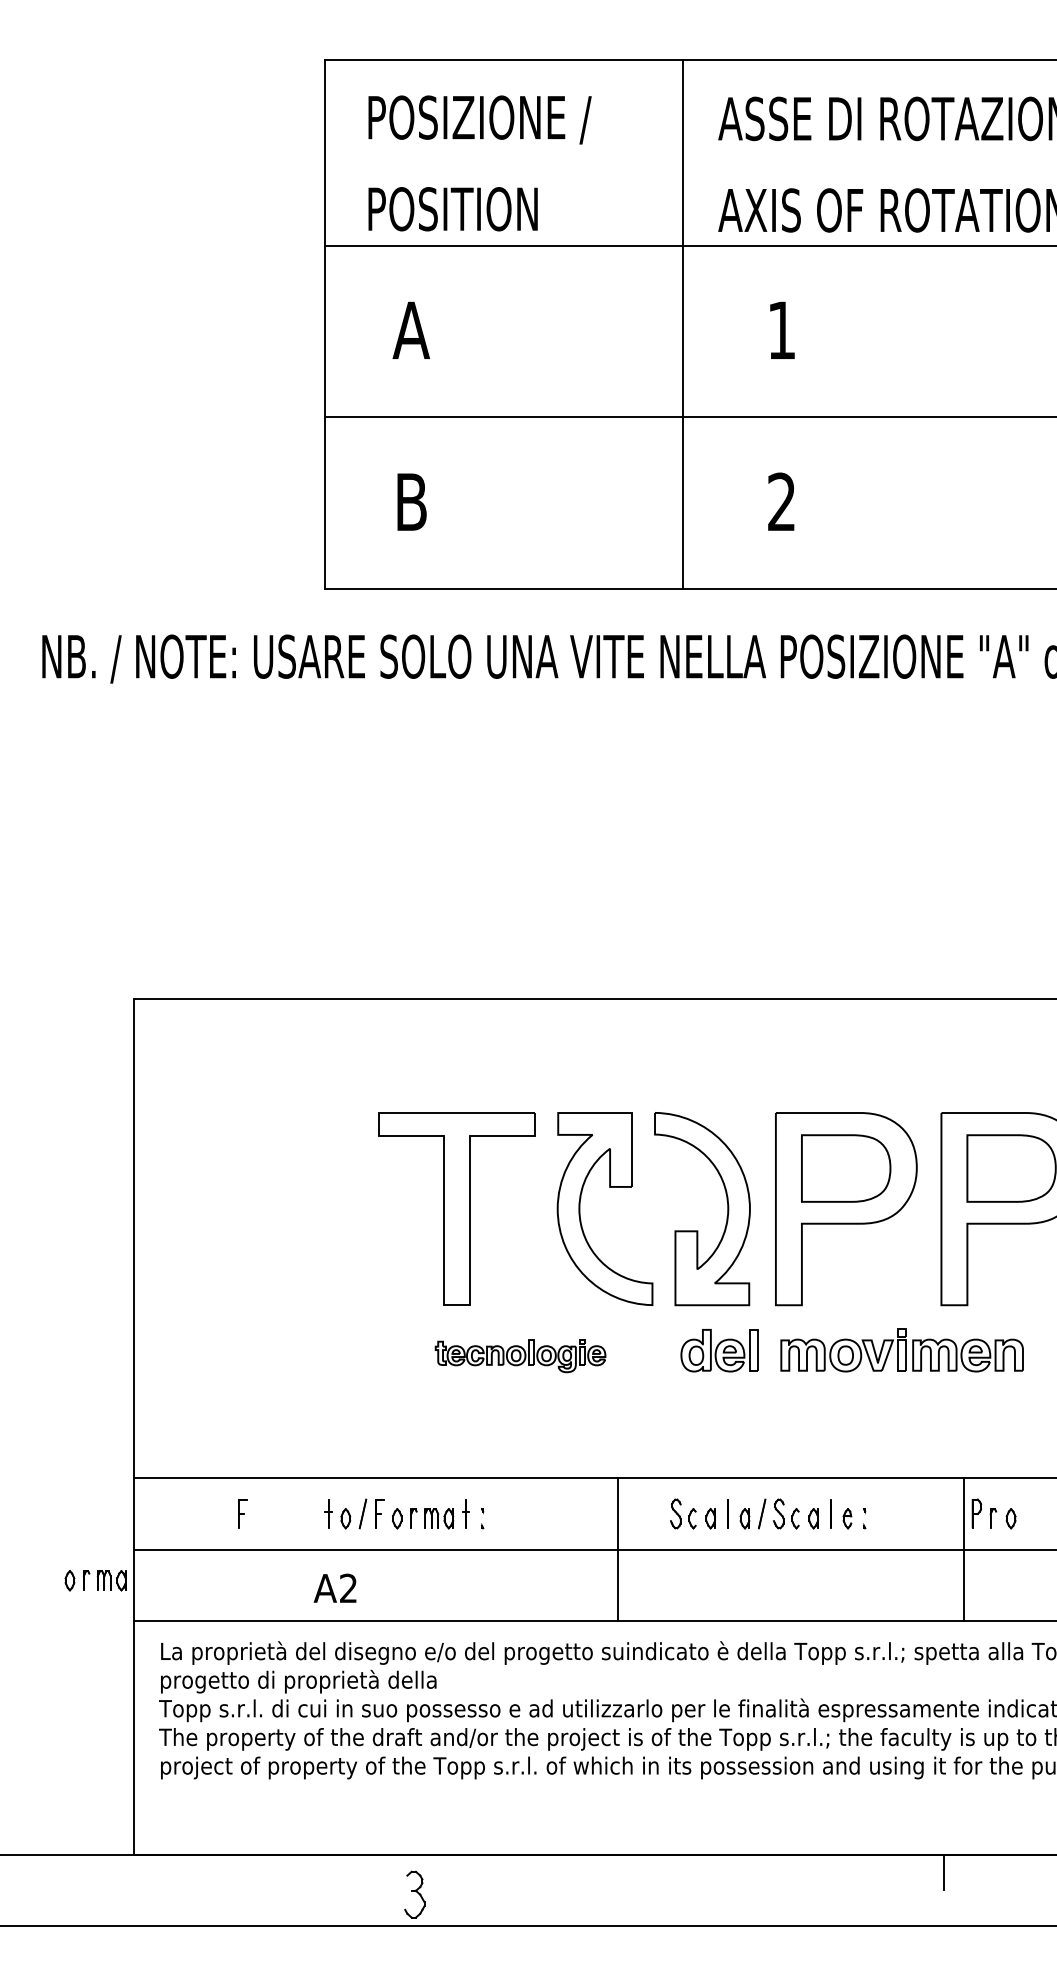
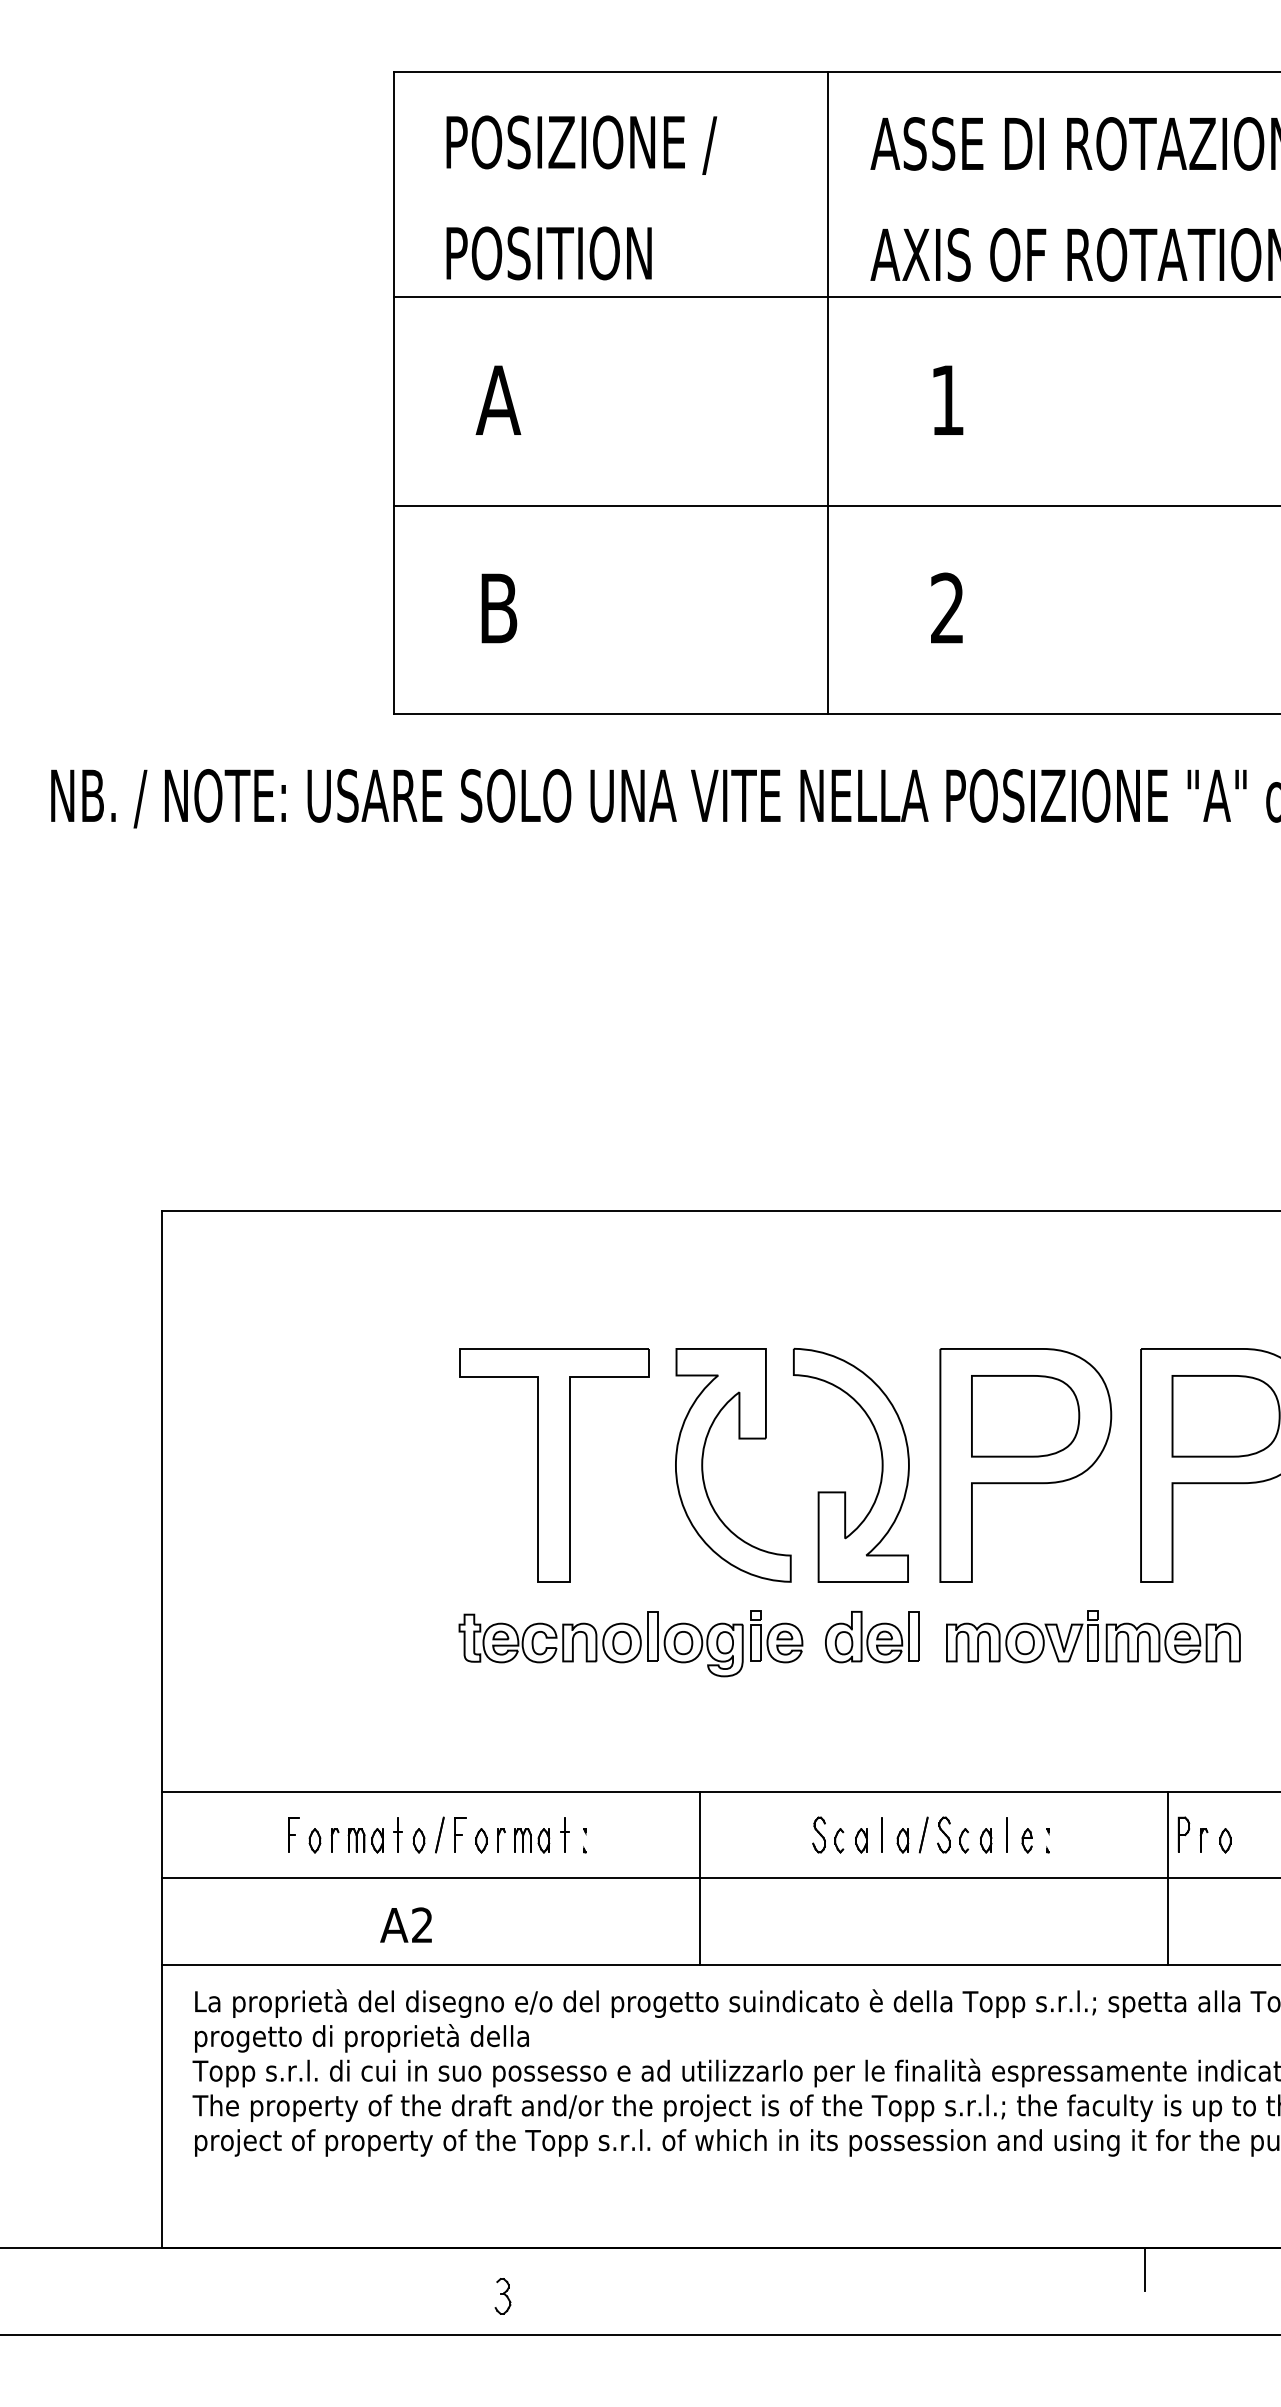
part: (520, 1355) -> (630, 1642), size x1.67
line: (617, 1549) -> (699, 1878), moved
part: (95, 1580) -> (345, 1840), moved
part: (415, 1894) -> (503, 2296), size x0.62

